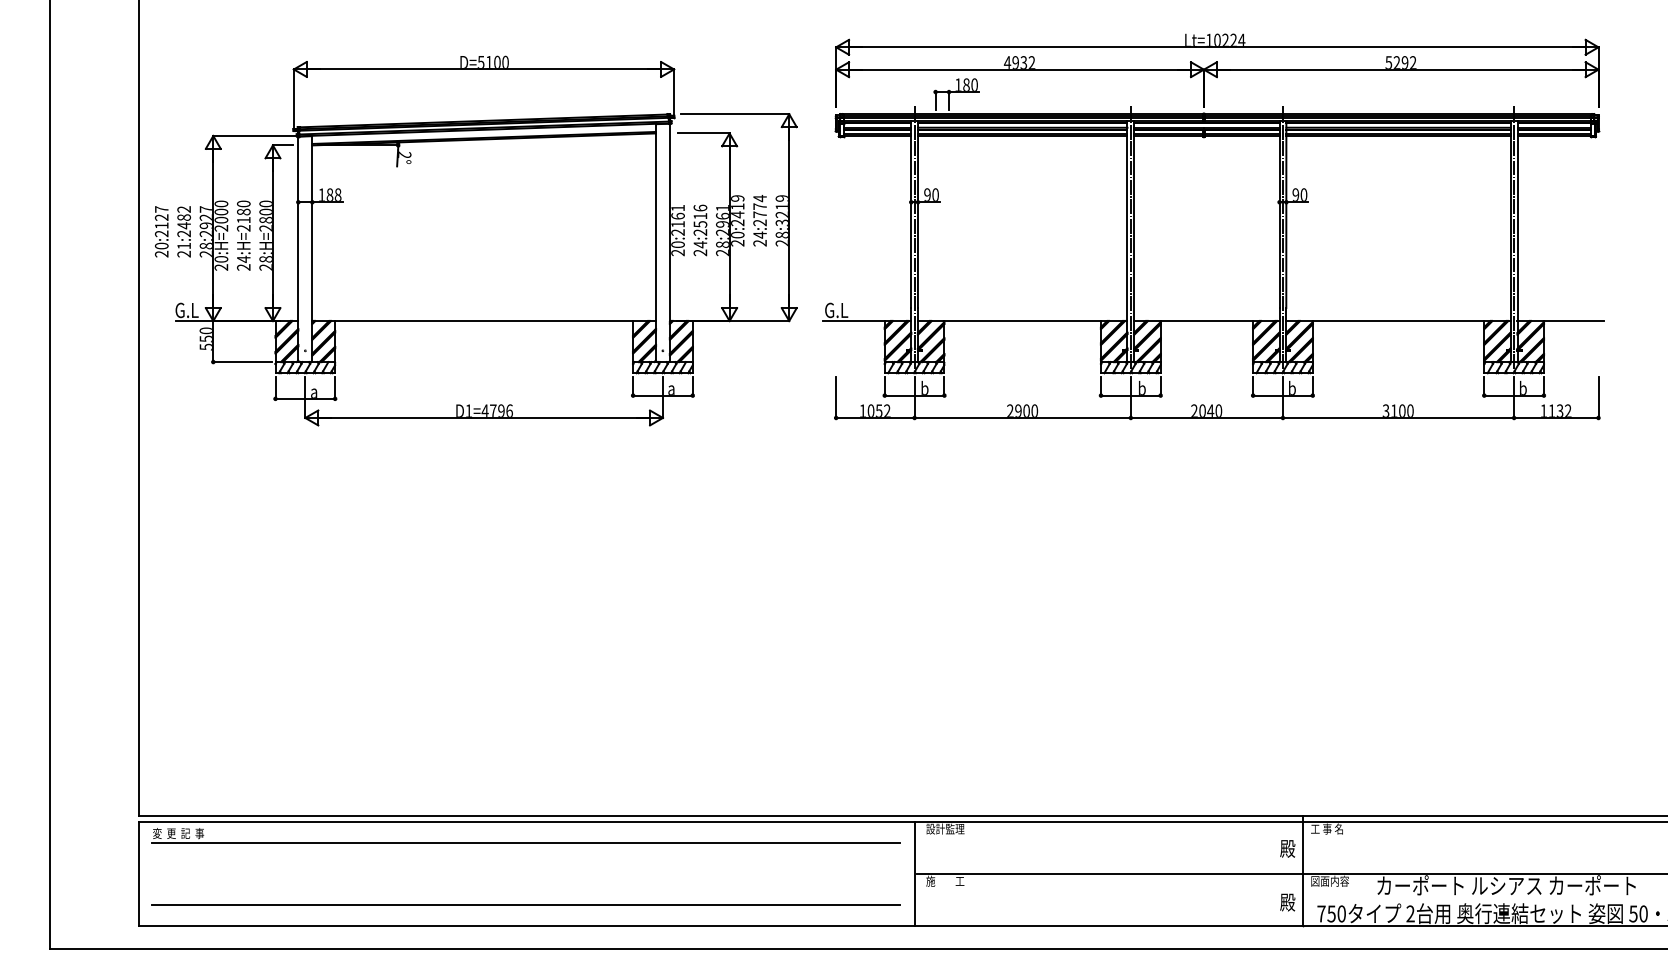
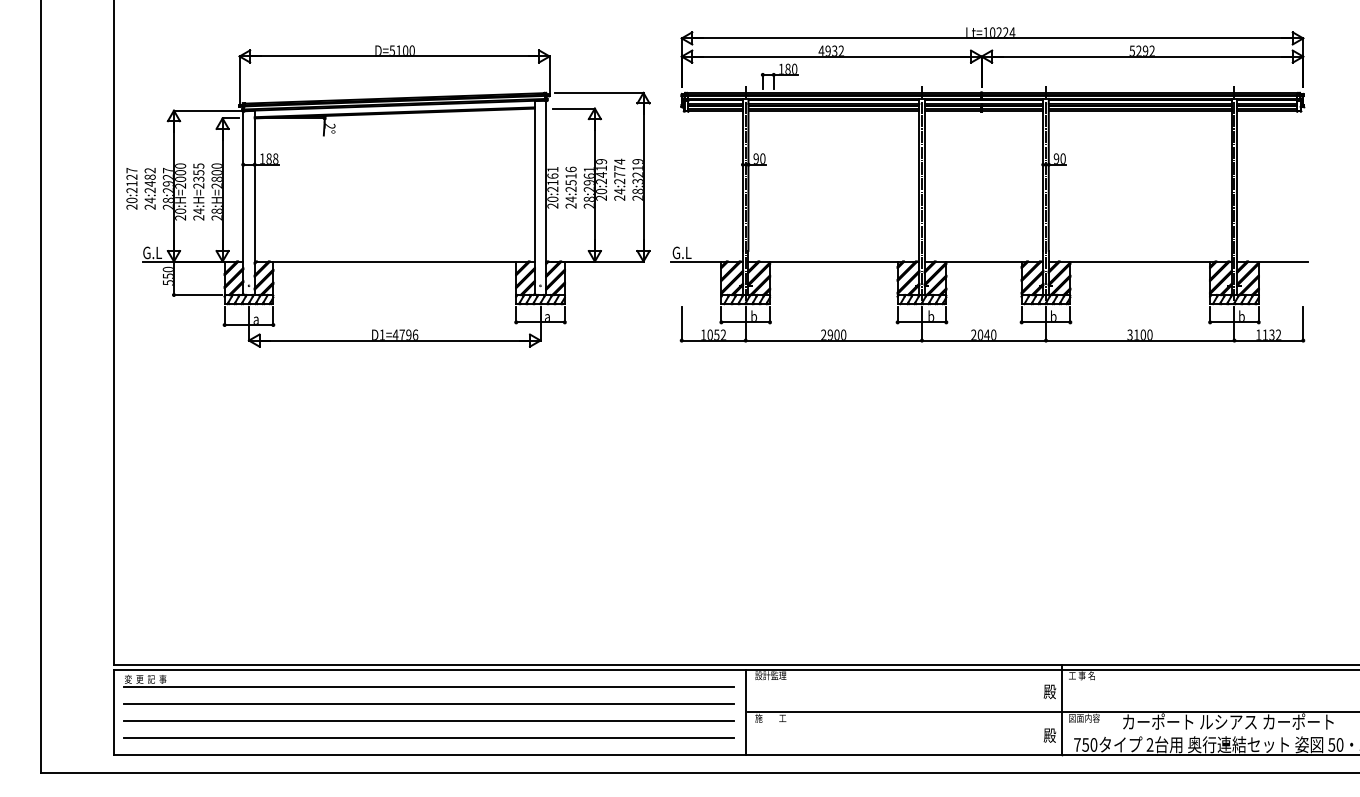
text: (243, 211) -> (198, 172), 24:H=2180 -> 24:H=2355
text: (183, 246) -> (149, 200), 21:2482 -> 24:2482
line: (525, 863) -> (428, 703), added
line: (525, 883) -> (428, 720), added

